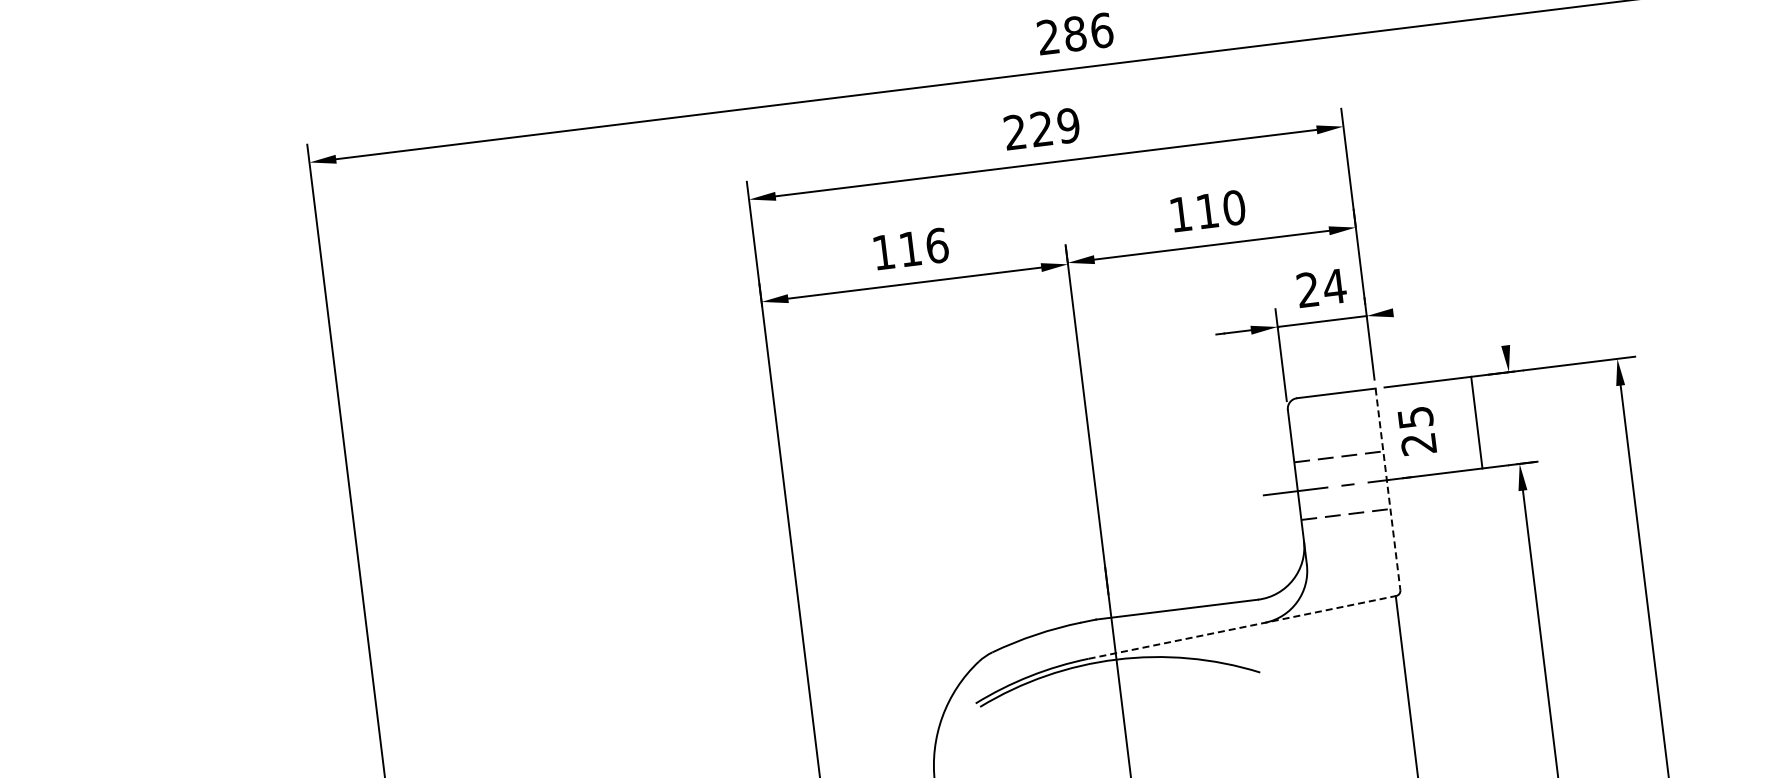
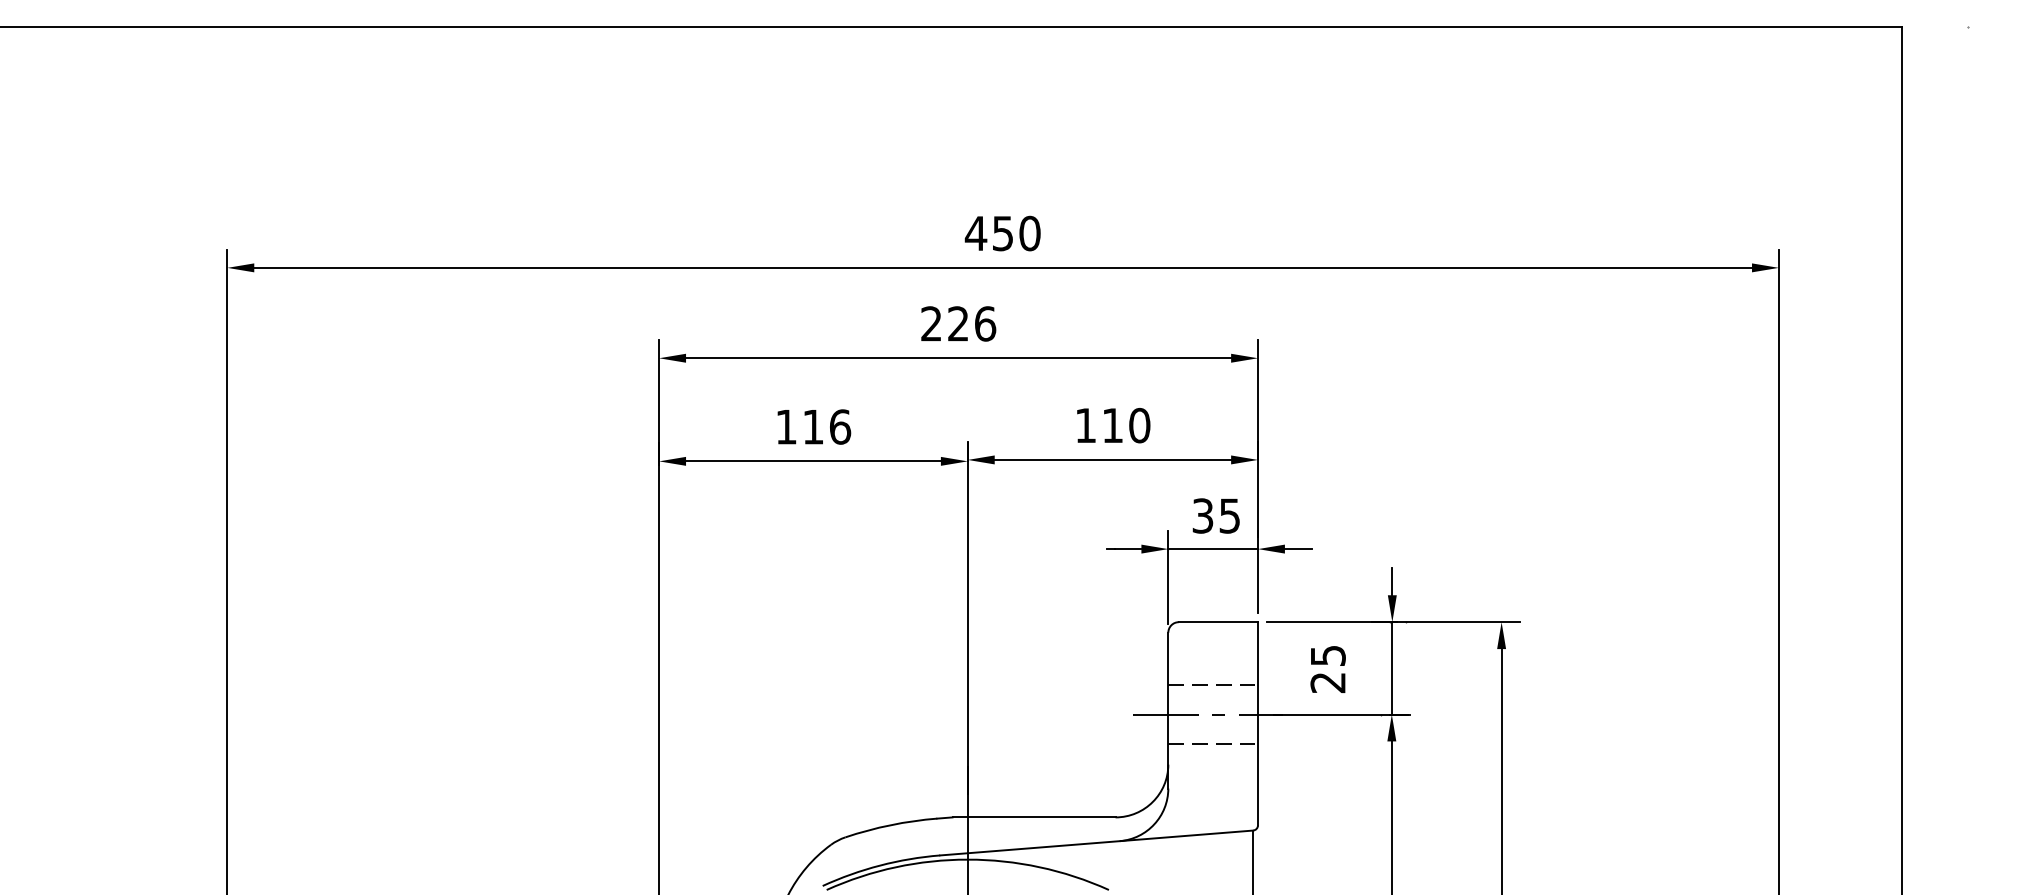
text: (1074, 33) -> (1002, 233), 286 -> 450
text: (1068, 125) -> (985, 323), 229 -> 226
text: (1321, 287) -> (1216, 515), 24 -> 35
line: (1405, 311) -> (1297, 549), added
line: (1504, 331) -> (1392, 581), added
line: (1477, 422) -> (1392, 668), moved
text: (1416, 431) -> (1327, 669), moved
line: (1388, 489) -> (1258, 723), dashed -> solid
line: (1242, 627) -> (1096, 843), dashed -> solid

